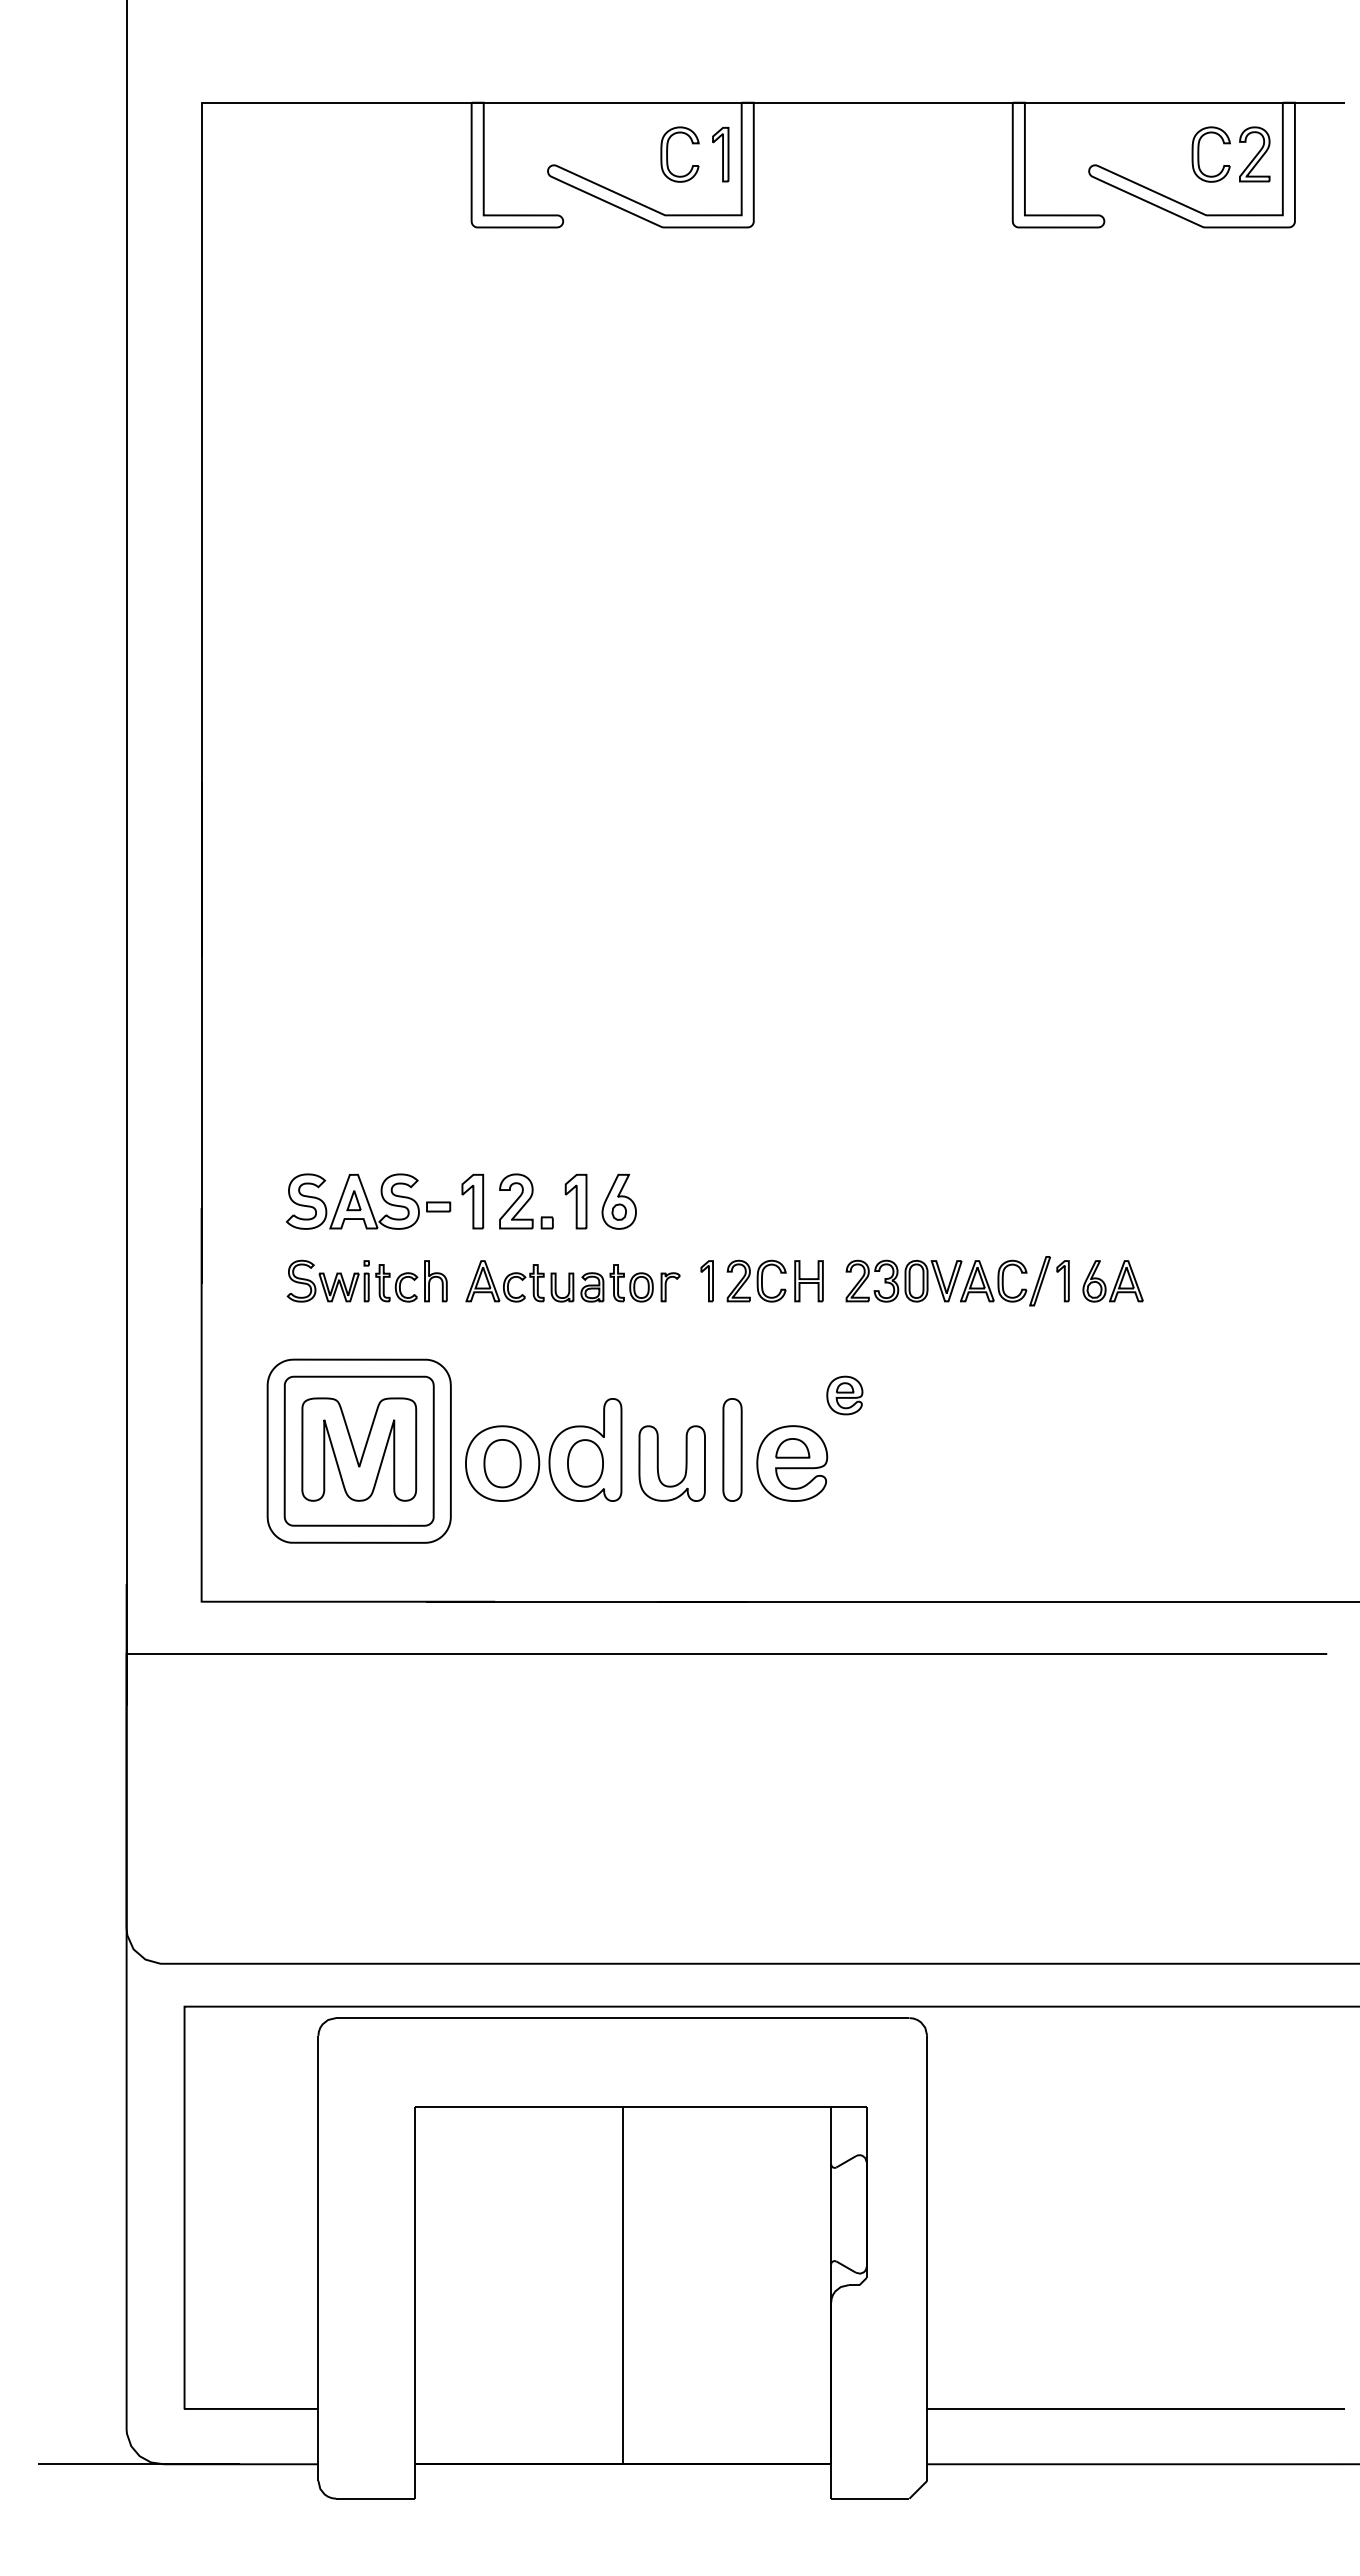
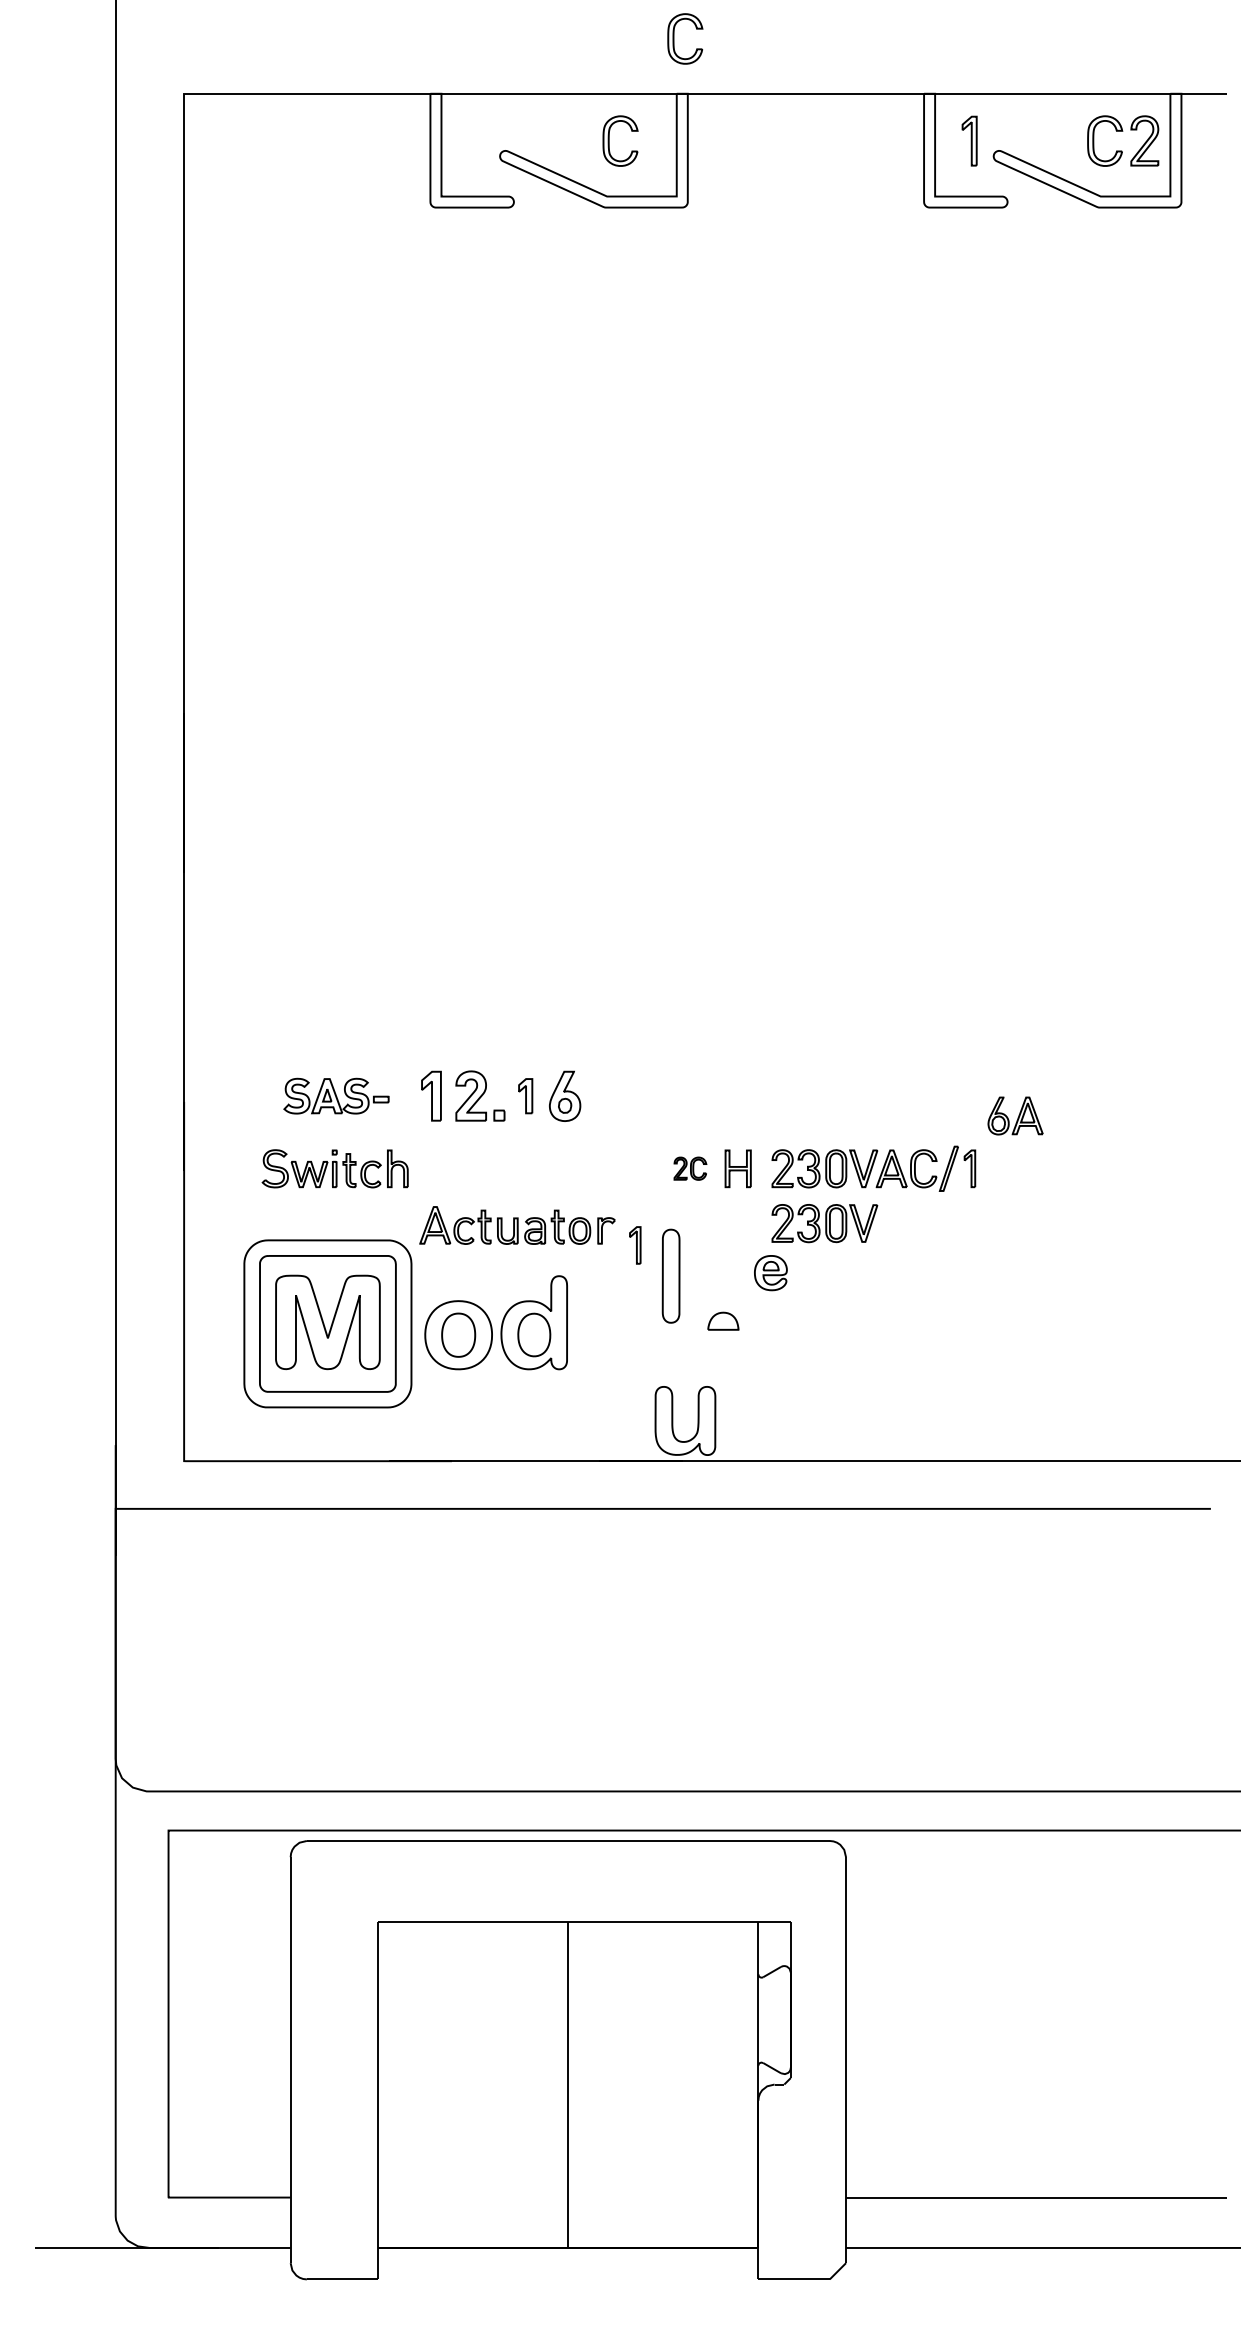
part: (738, 42) -> (673, 38), added
part: (720, 154) -> (969, 141), moved
part: (368, 1201) -> (336, 1096), size x0.7
part: (575, 1201) -> (525, 1096), size x0.7
part: (756, 1280) -> (690, 1168), size x0.6
part: (572, 1281) -> (516, 1225), moved
part: (706, 1281) -> (634, 1245), moved
part: (1112, 1281) -> (1015, 1116), moved
part: (903, 1340) -> (824, 1222), added
part: (732, 1449) -> (671, 1275), moved
part: (658, 1463) -> (672, 1420), moved
part: (792, 1463) -> (723, 1335), removed

